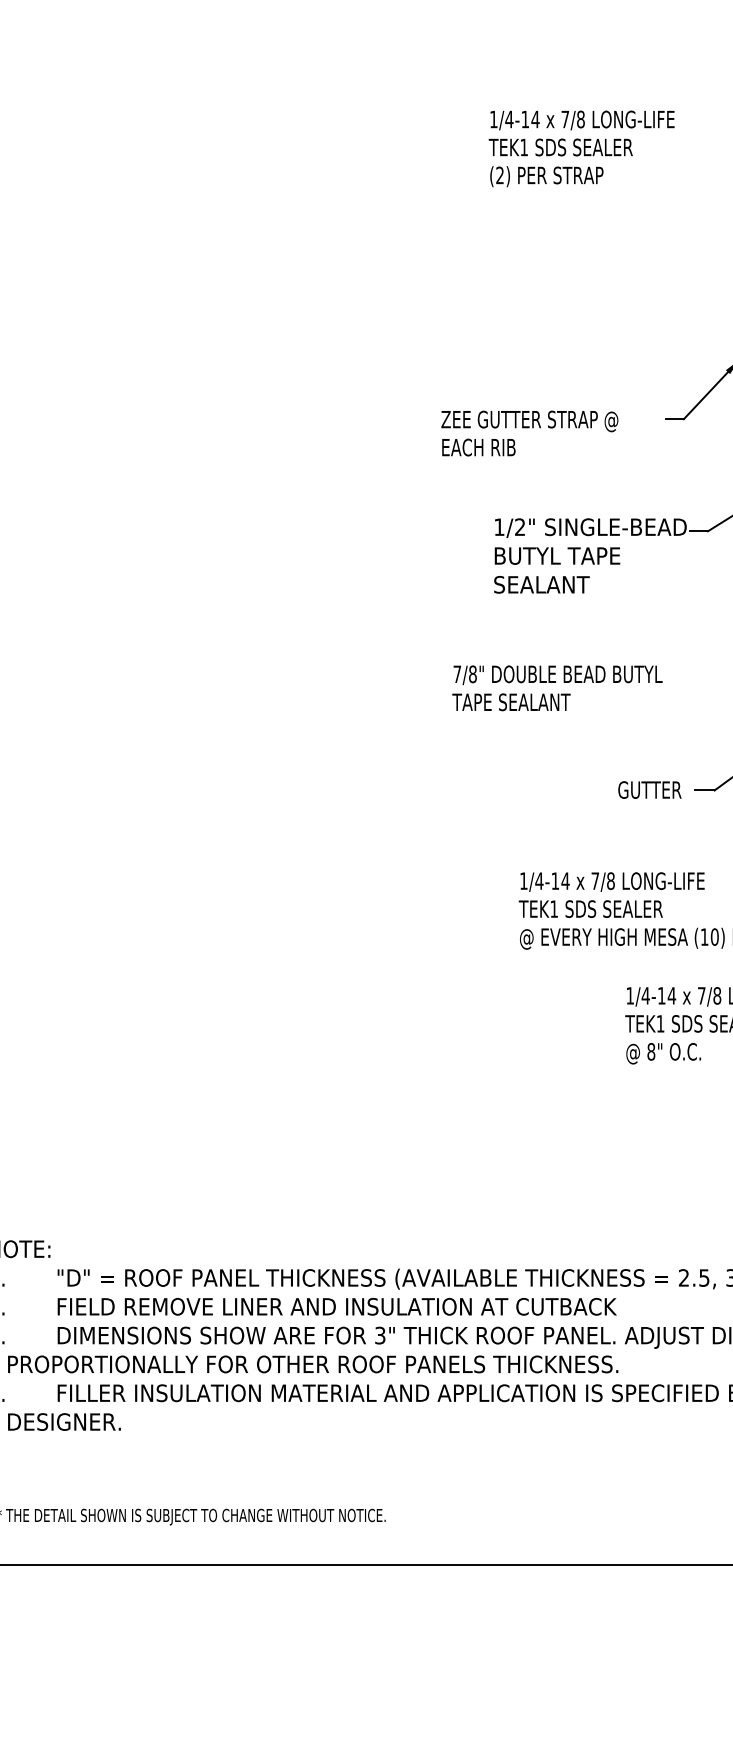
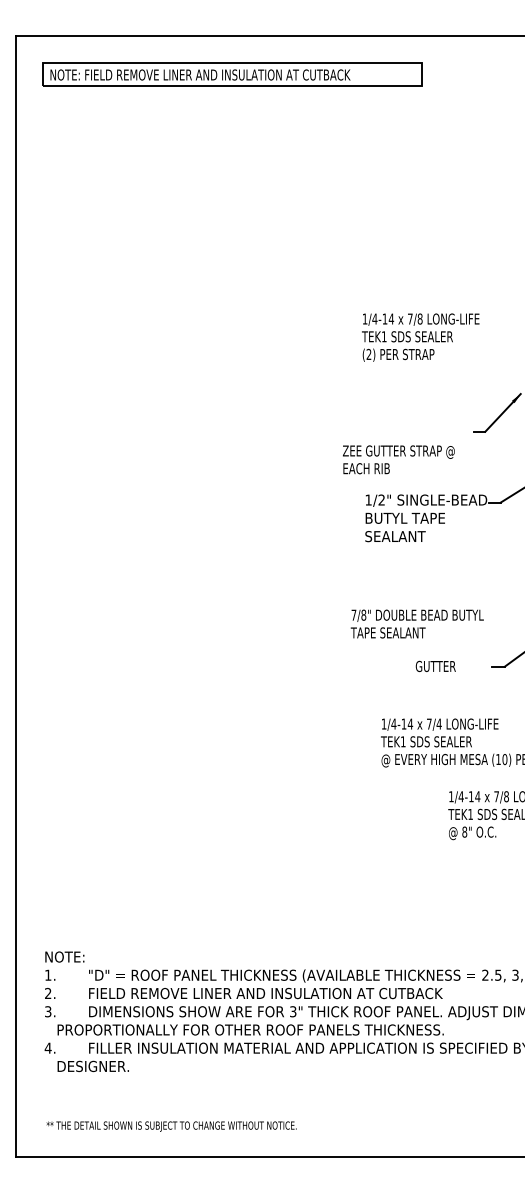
text: (581, 148) -> (420, 337), moved
text: (529, 433) -> (398, 459), moved
text: (556, 687) -> (416, 623), moved
text: (649, 790) -> (435, 666), moved
text: (609, 880) -> (438, 723), 7/8 -> 7/4

